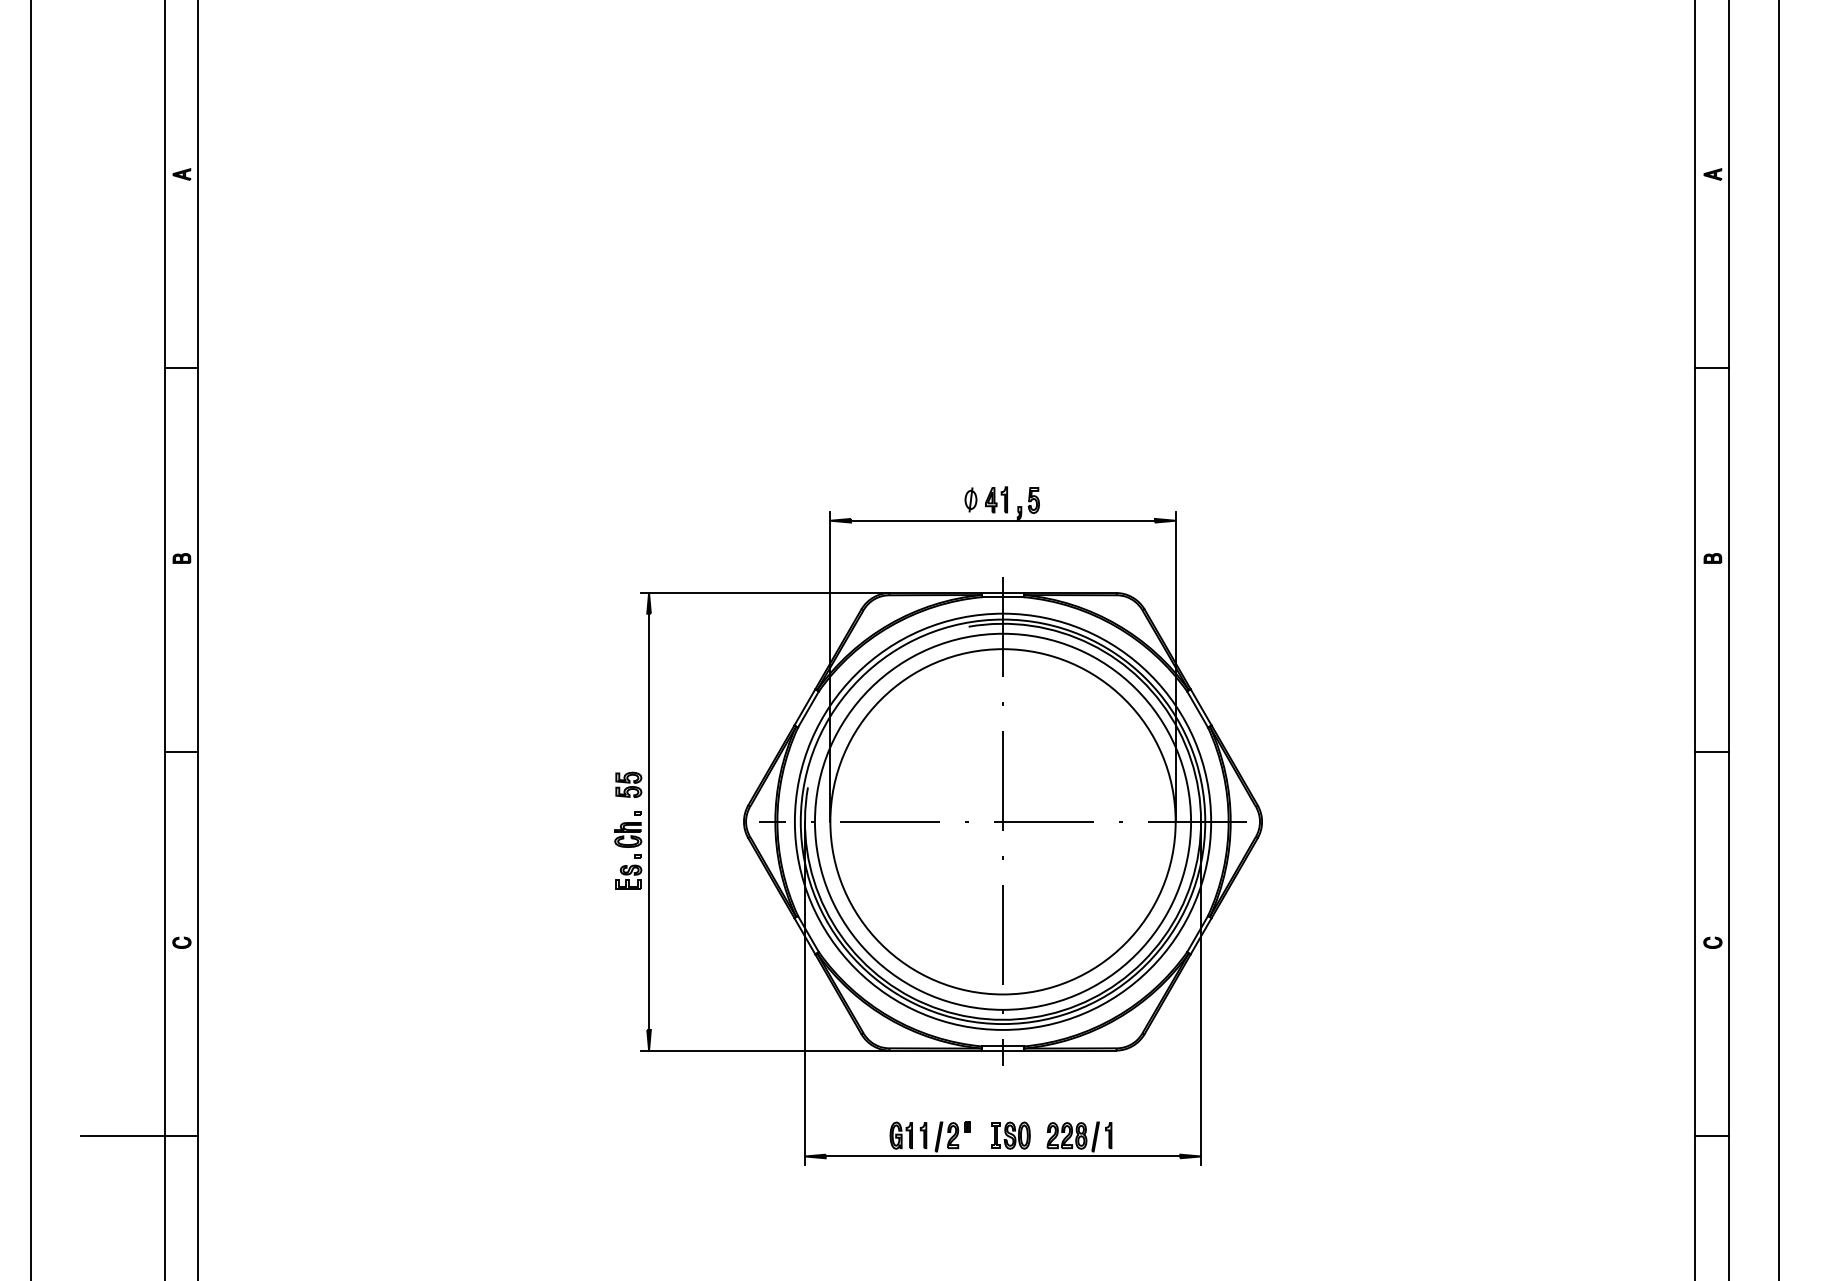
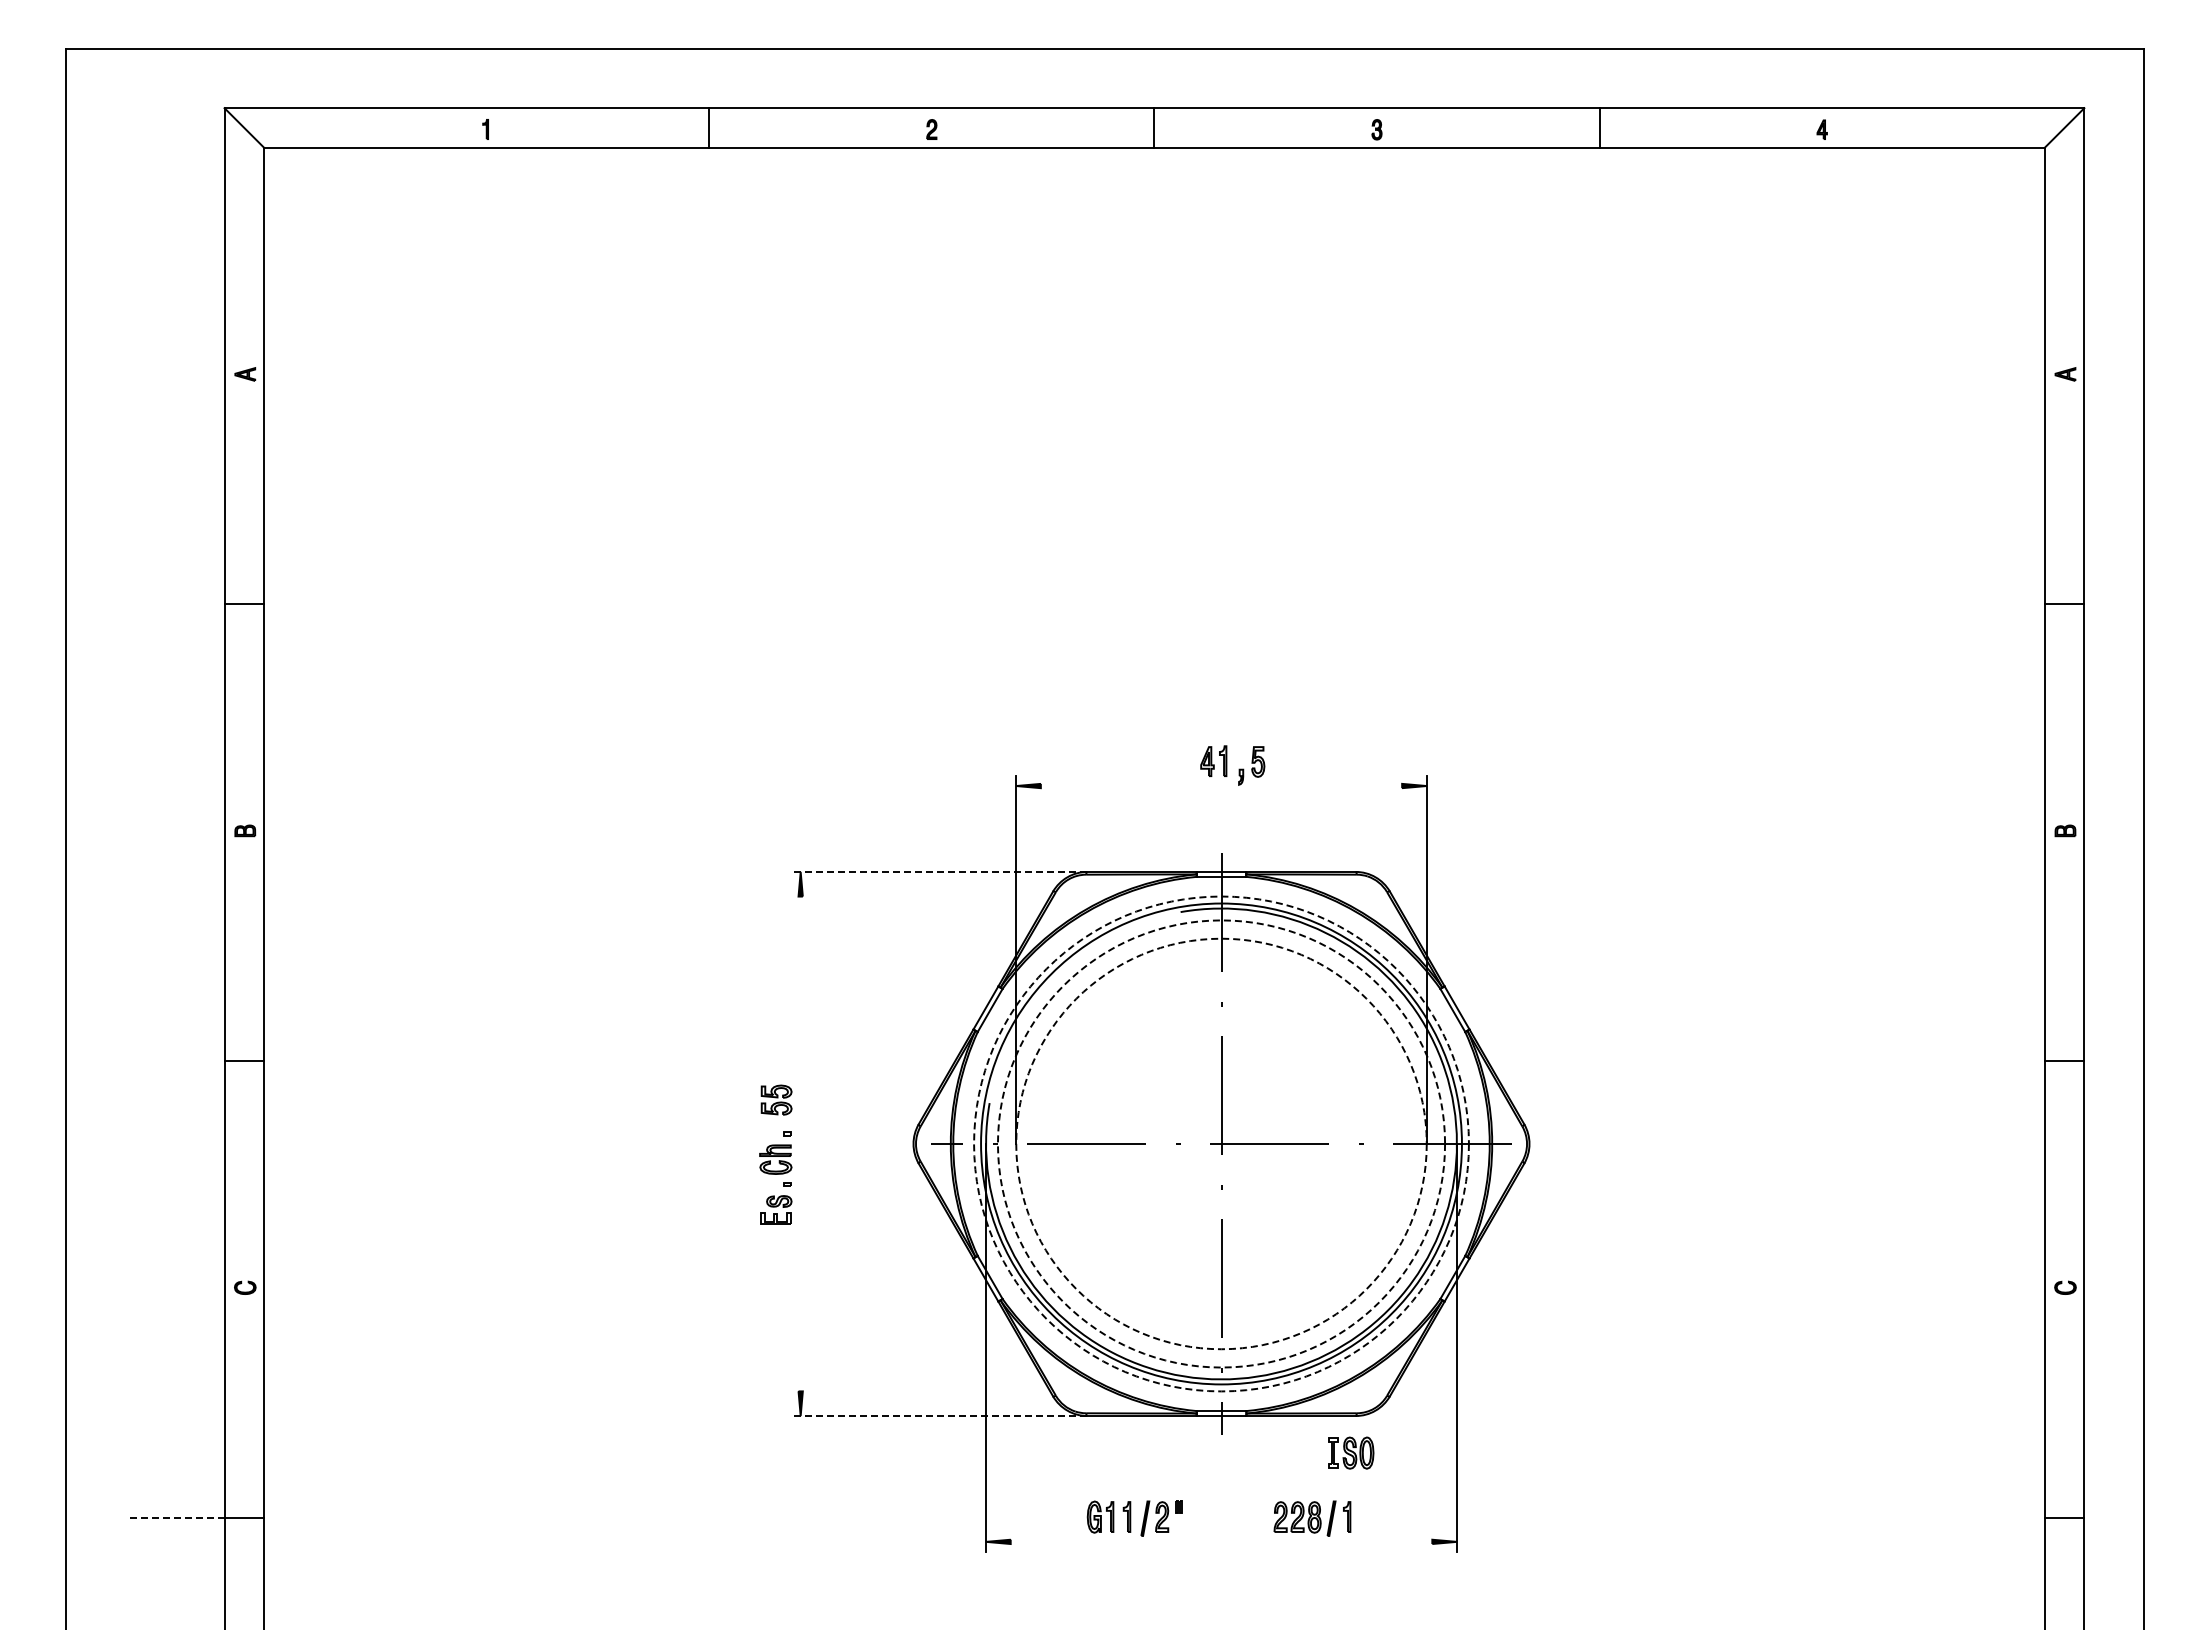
part: (971, 500) -> (1183, 761), removed
line: (1003, 521) -> (1221, 786), removed
line: (764, 592) -> (938, 871), solid -> dashed
line: (648, 821) -> (800, 1143), removed
circle: (1003, 821) -> (1221, 1143), solid -> dashed
circle: (1003, 821) -> (1221, 1143), solid -> dashed
circle: (1003, 821) -> (1221, 1143), solid -> dashed
line: (764, 1051) -> (938, 1416), solid -> dashed
line: (122, 1135) -> (174, 1517), solid -> dashed
part: (1011, 1135) -> (1351, 1452), moved
line: (1003, 1156) -> (1221, 1541), removed

